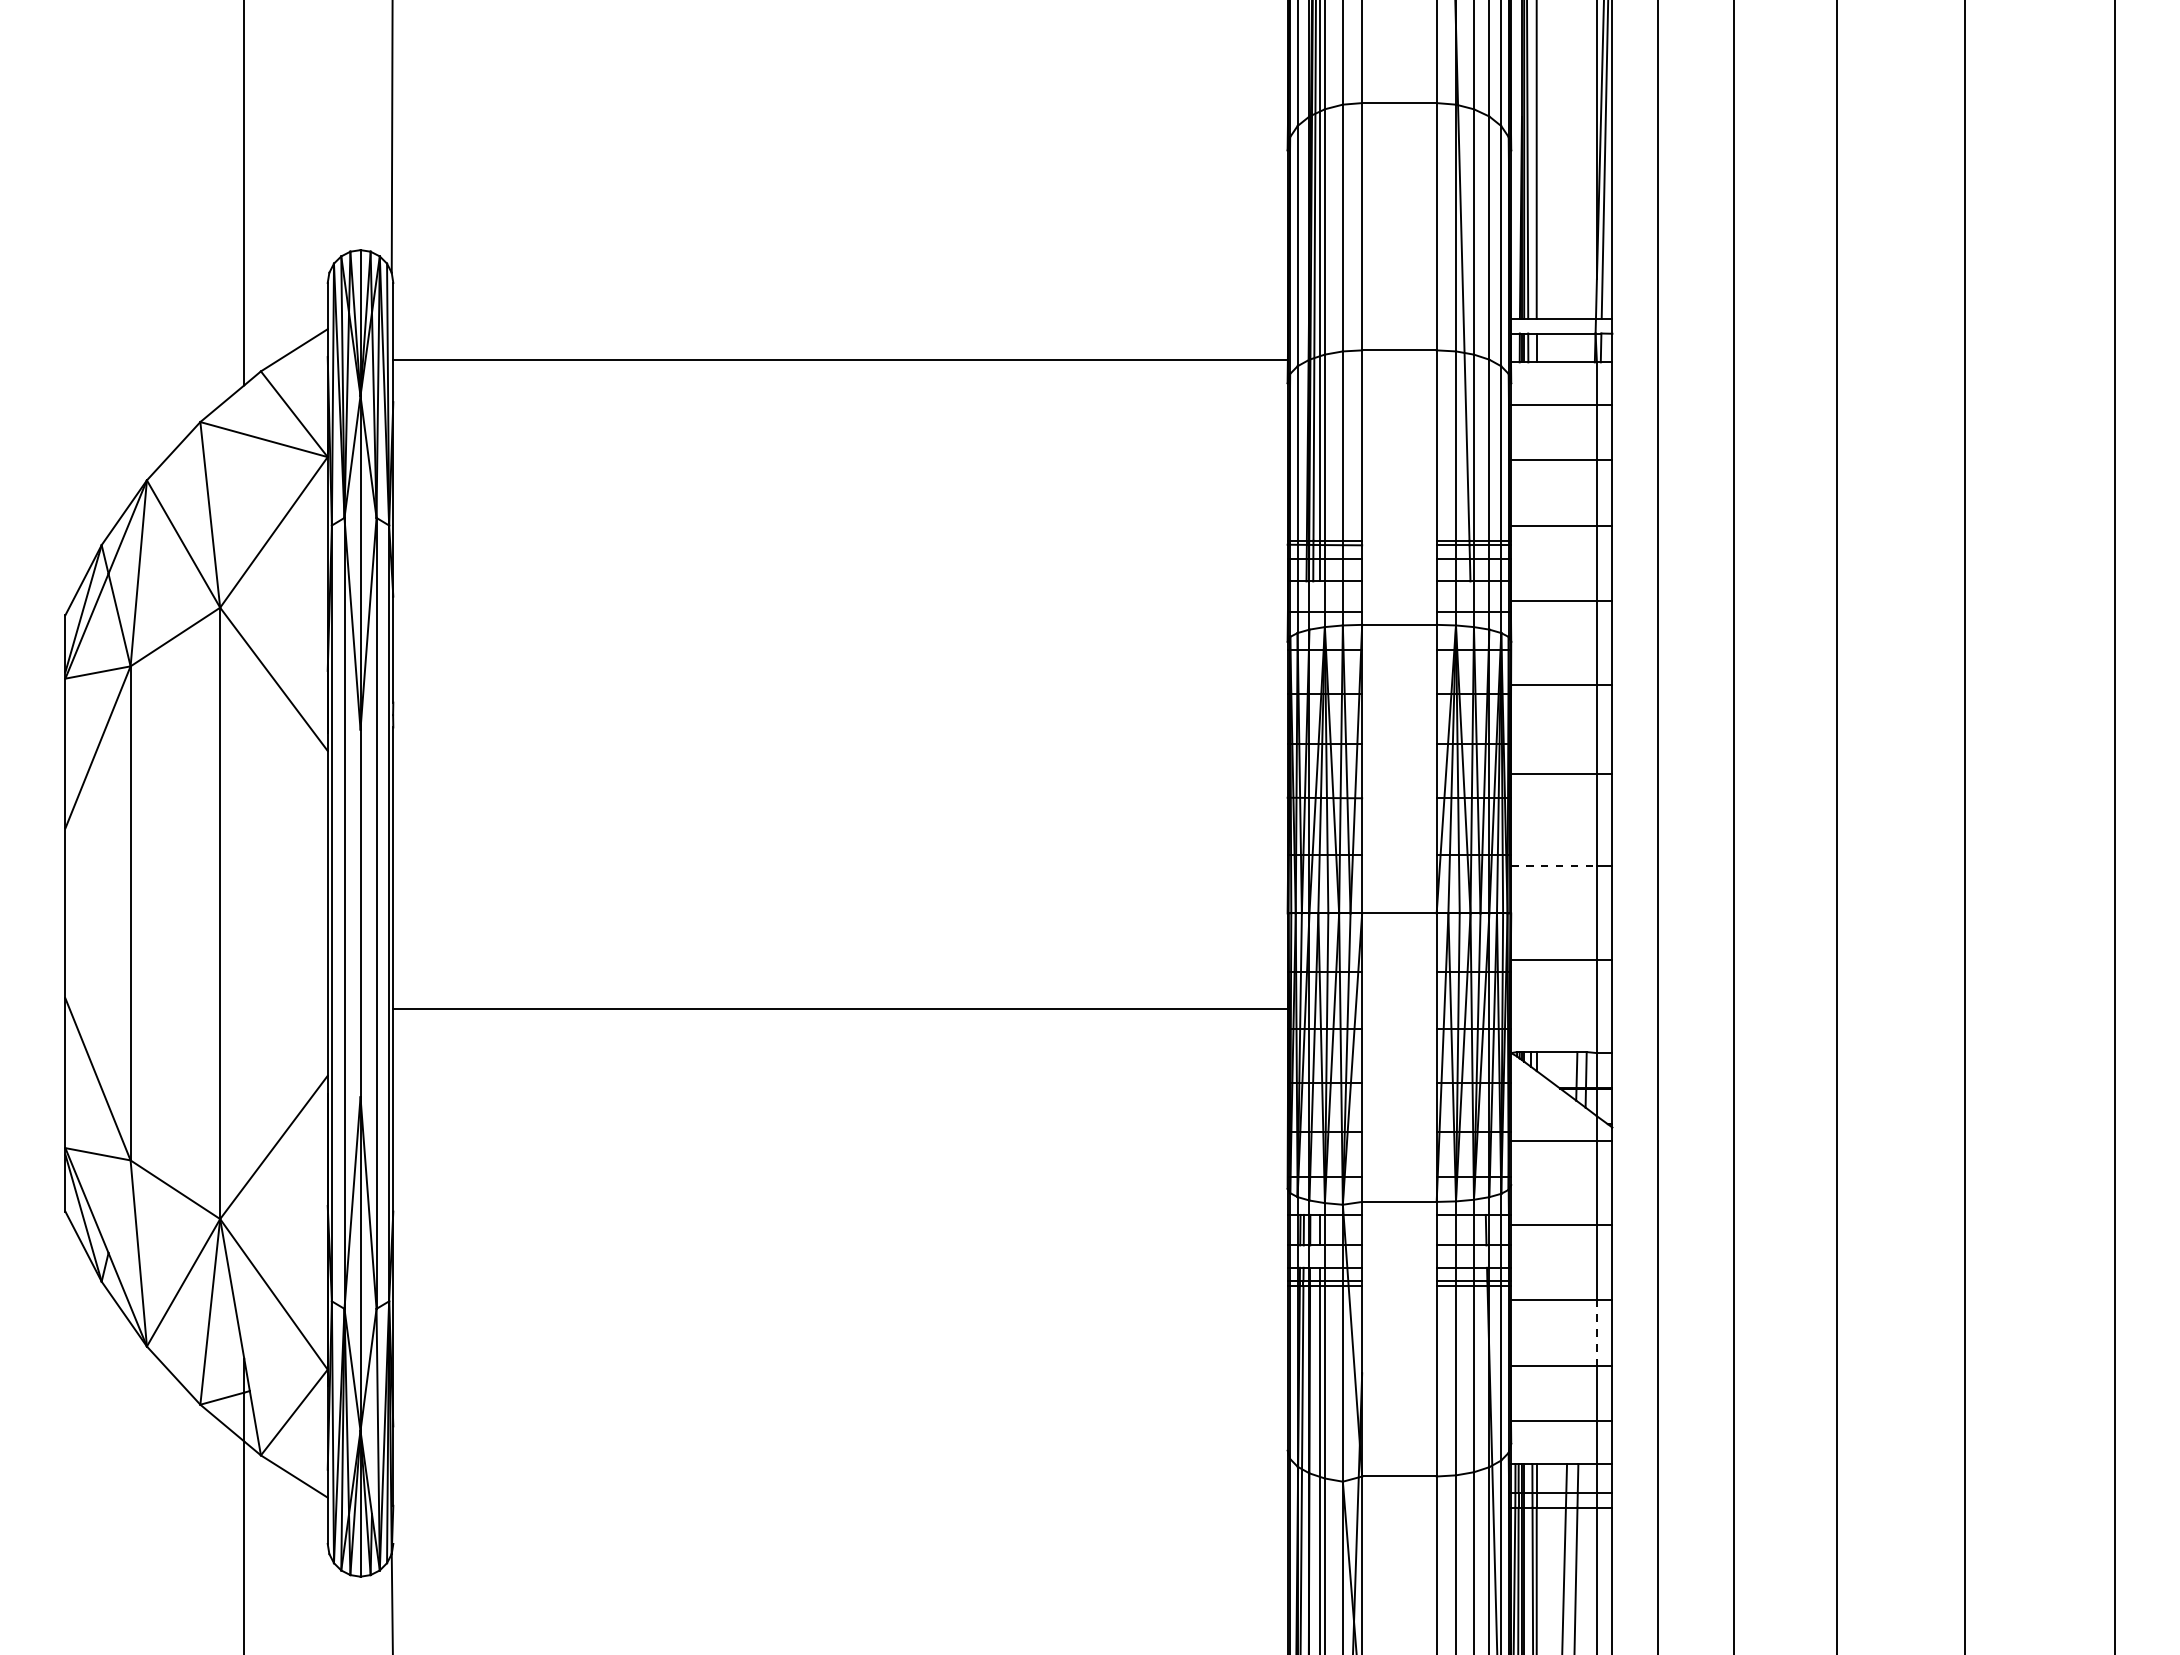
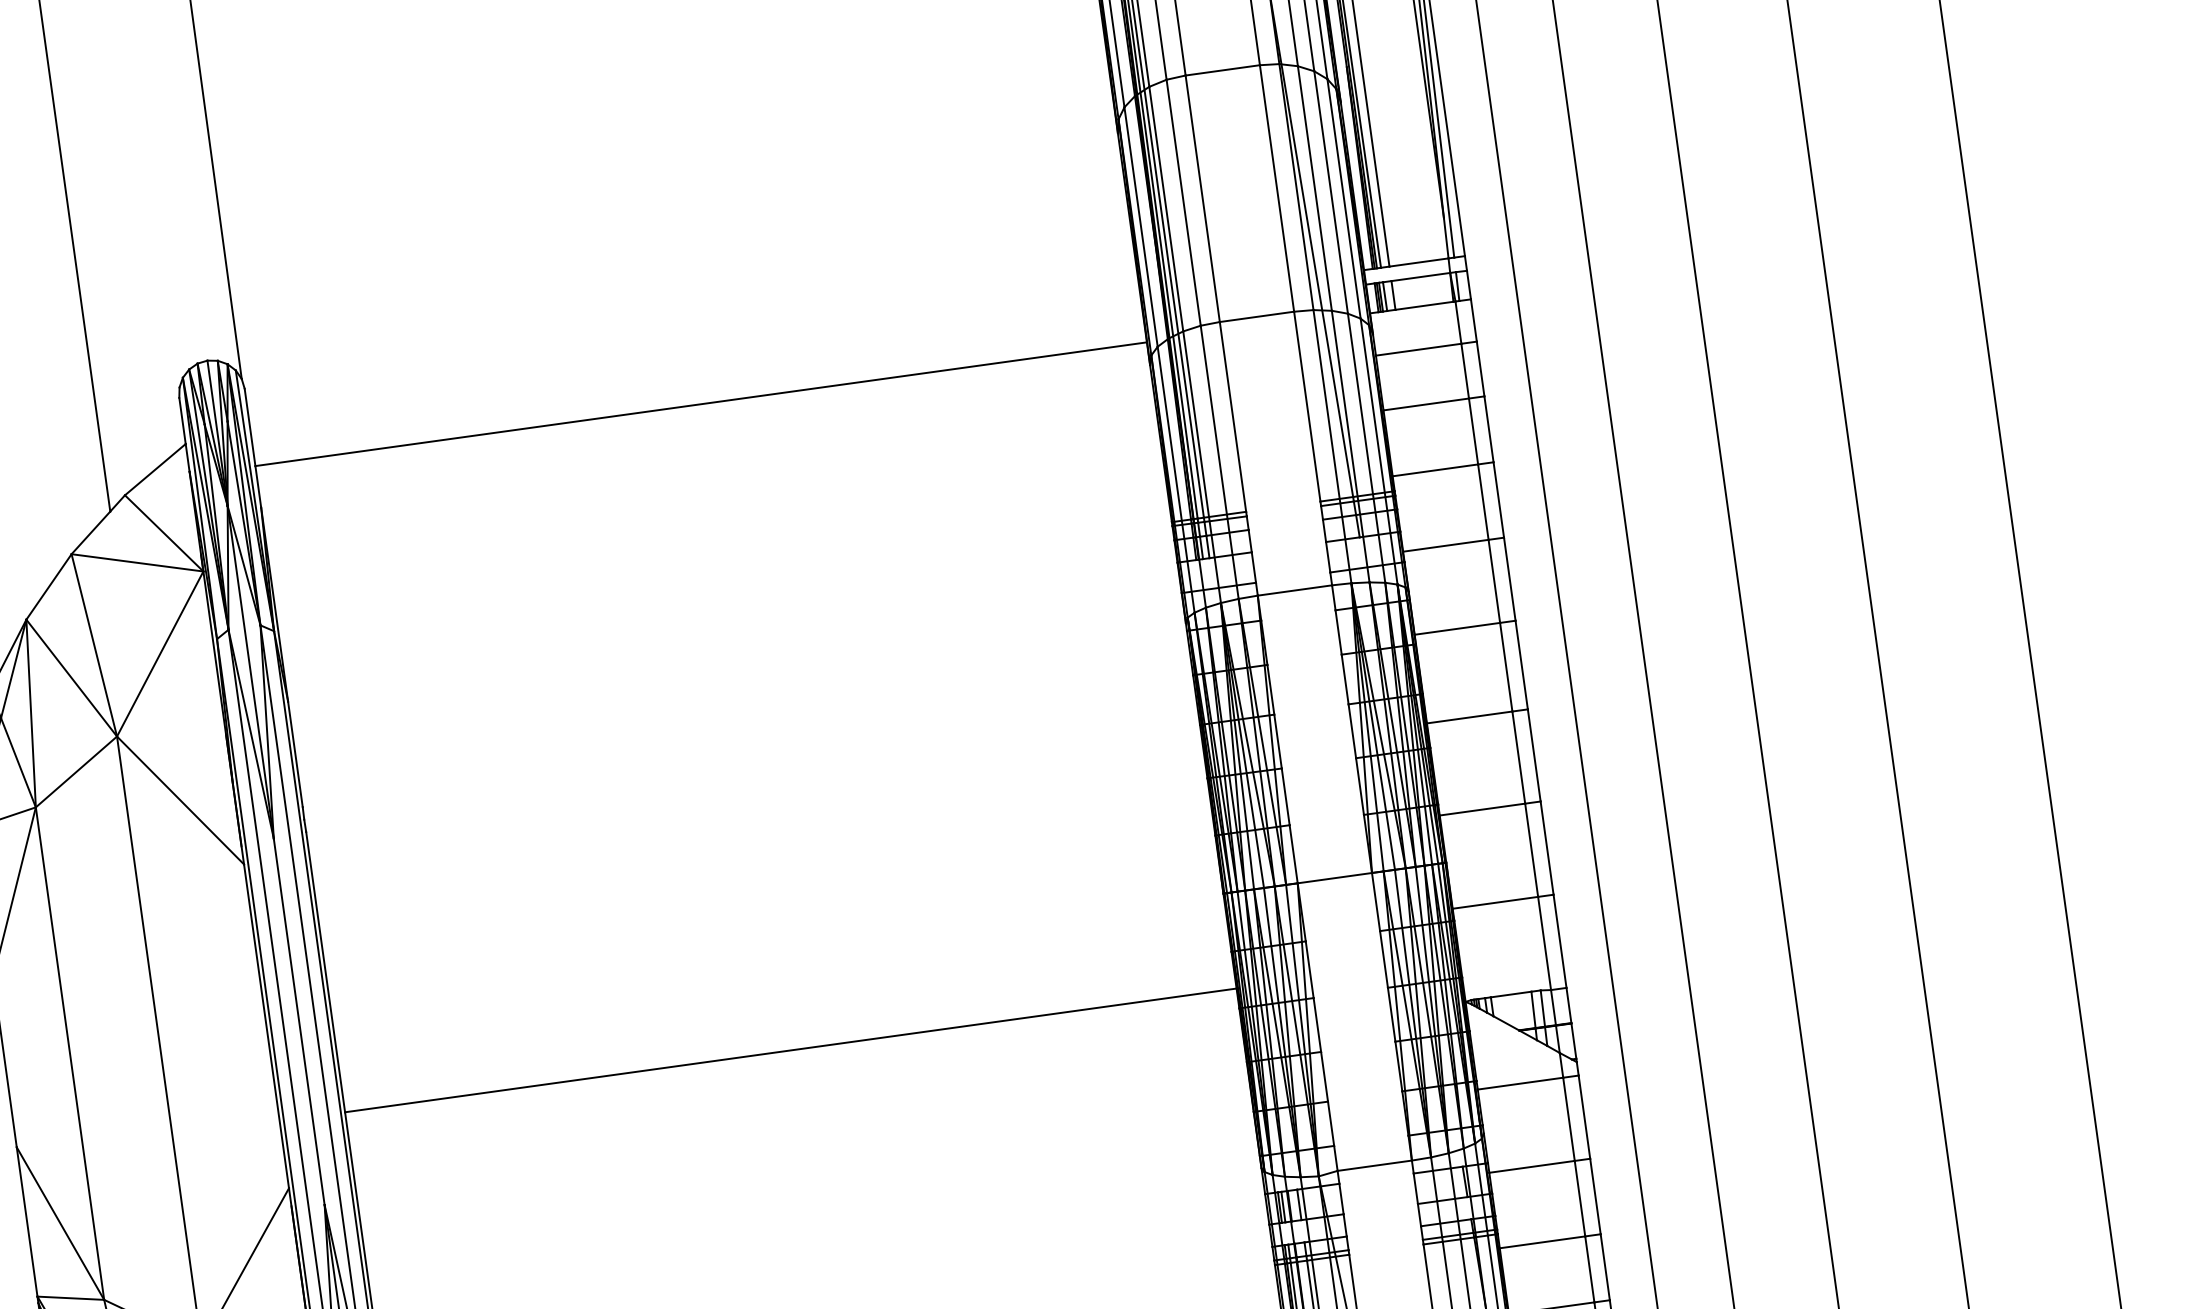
line: (1554, 866) -> (1482, 809), dashed -> solid
line: (1596, 1332) -> (1589, 1268), dashed -> solid

